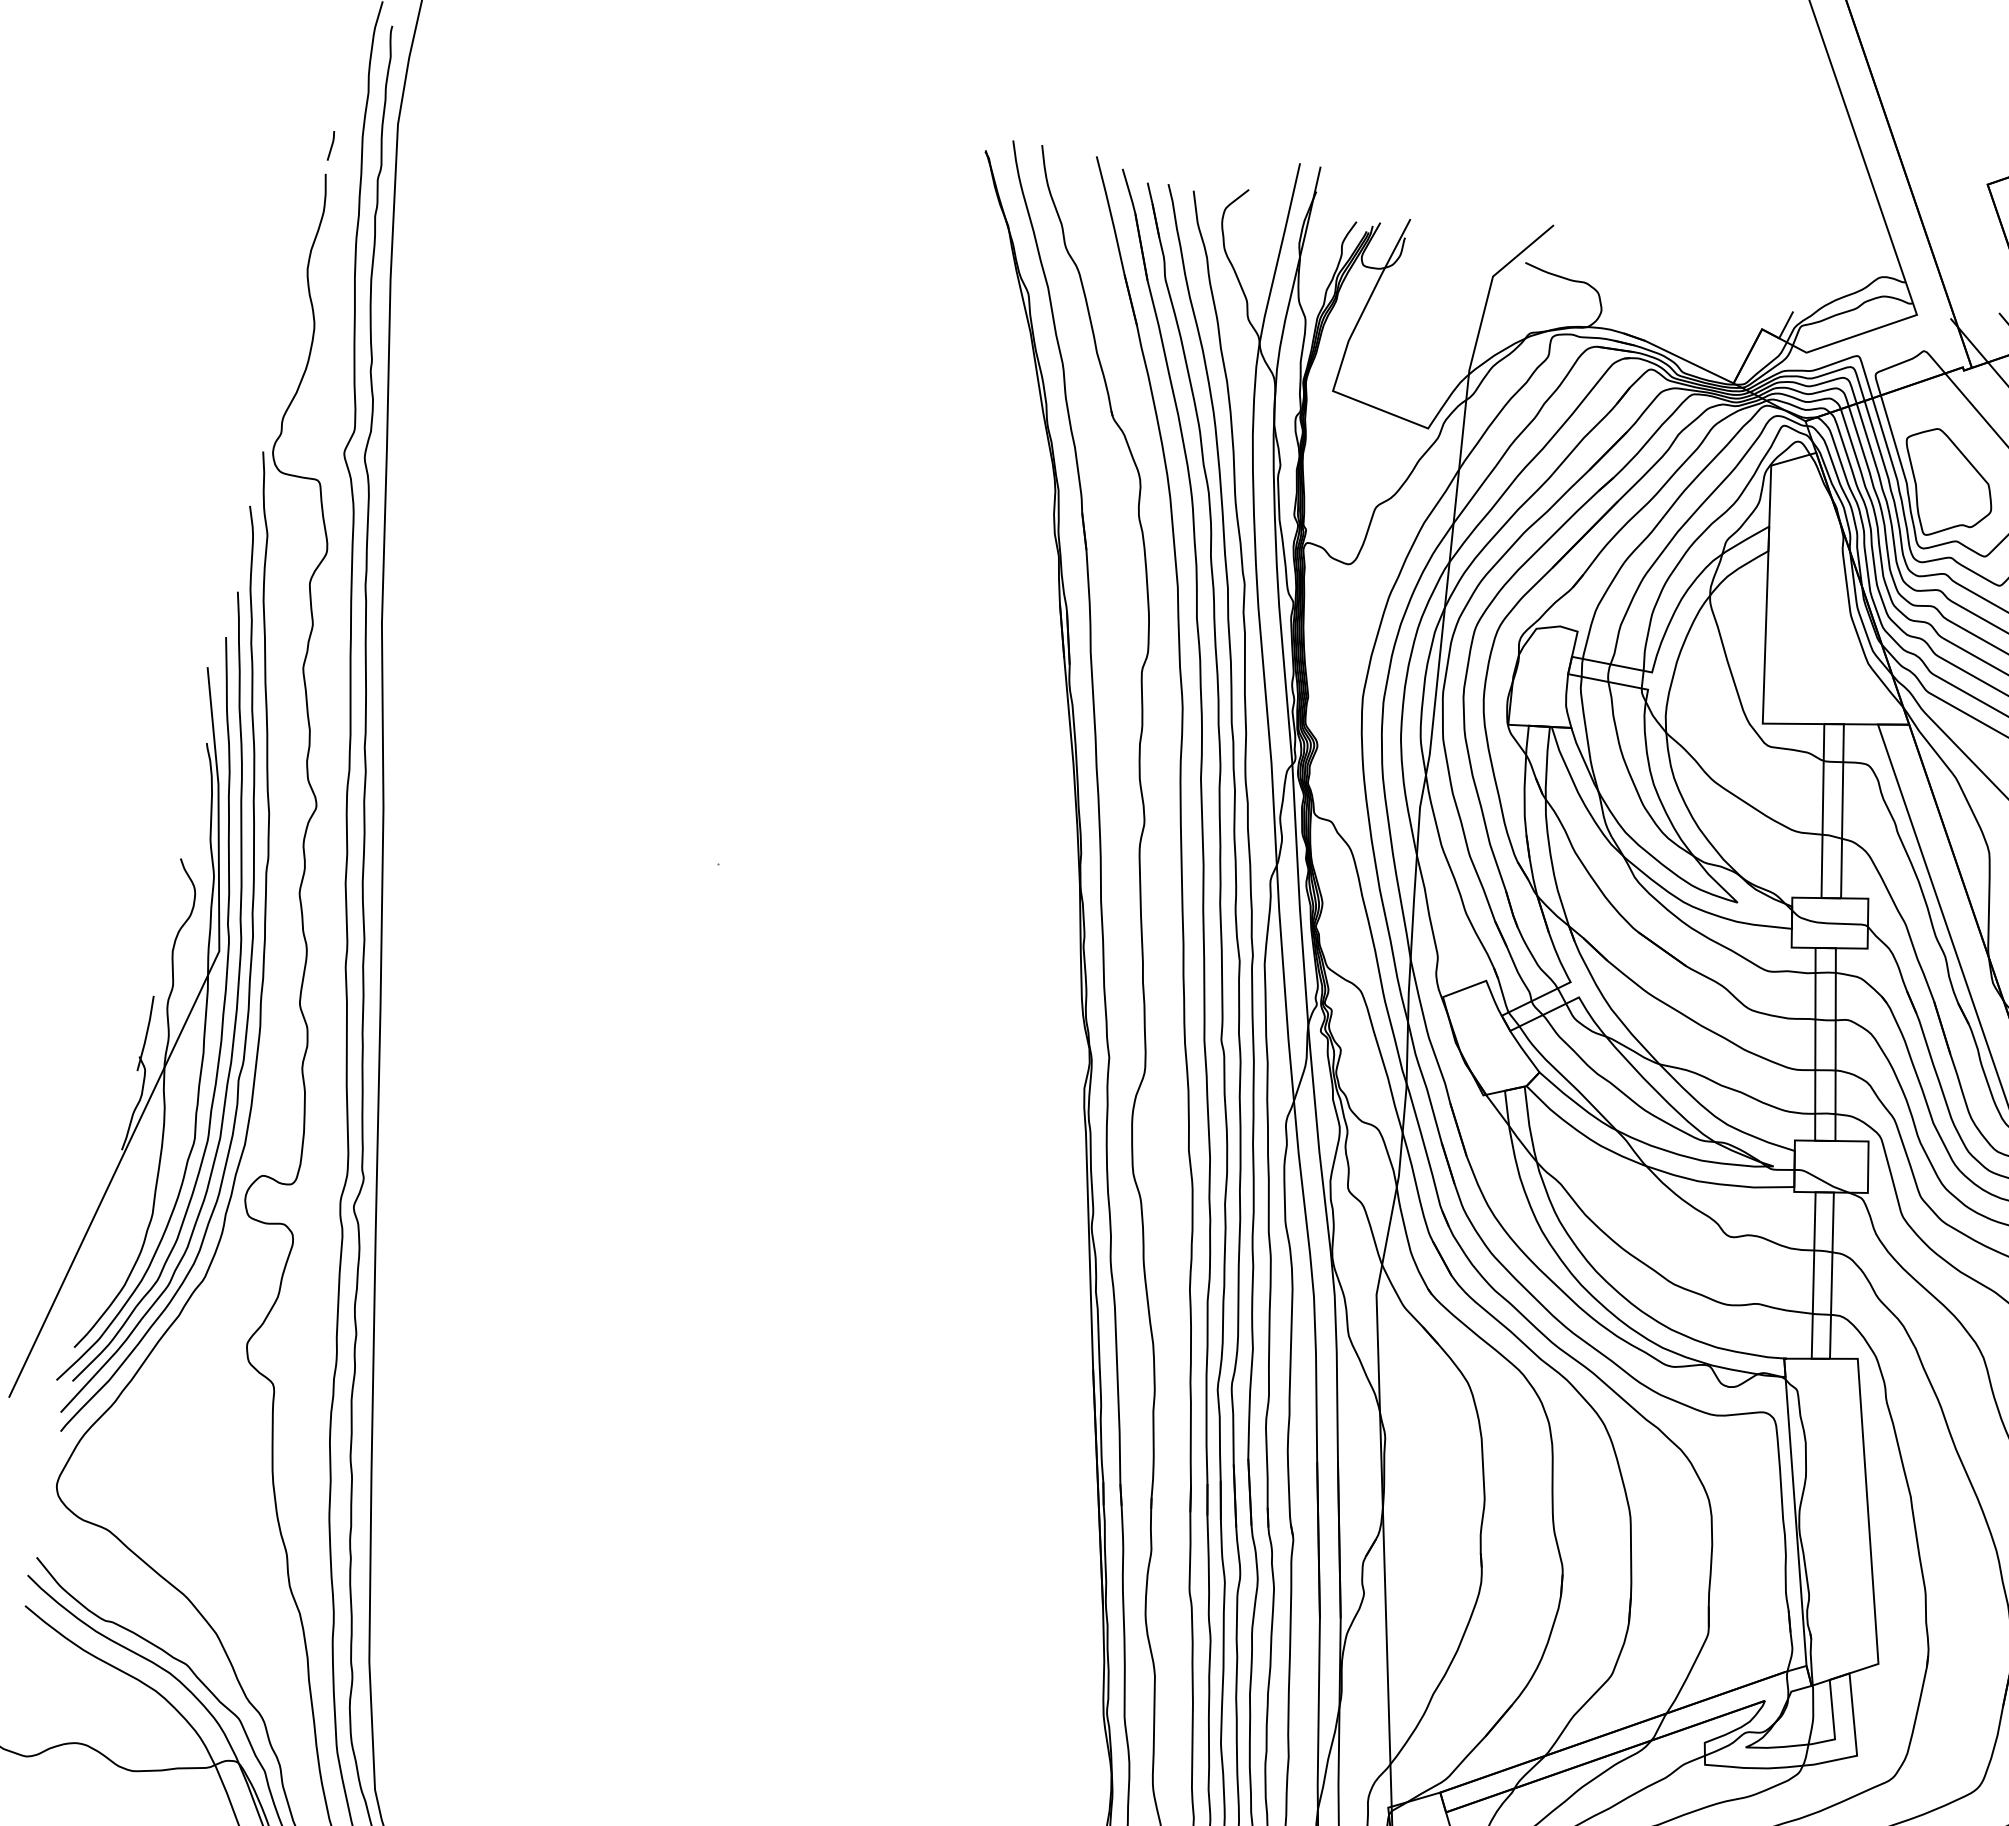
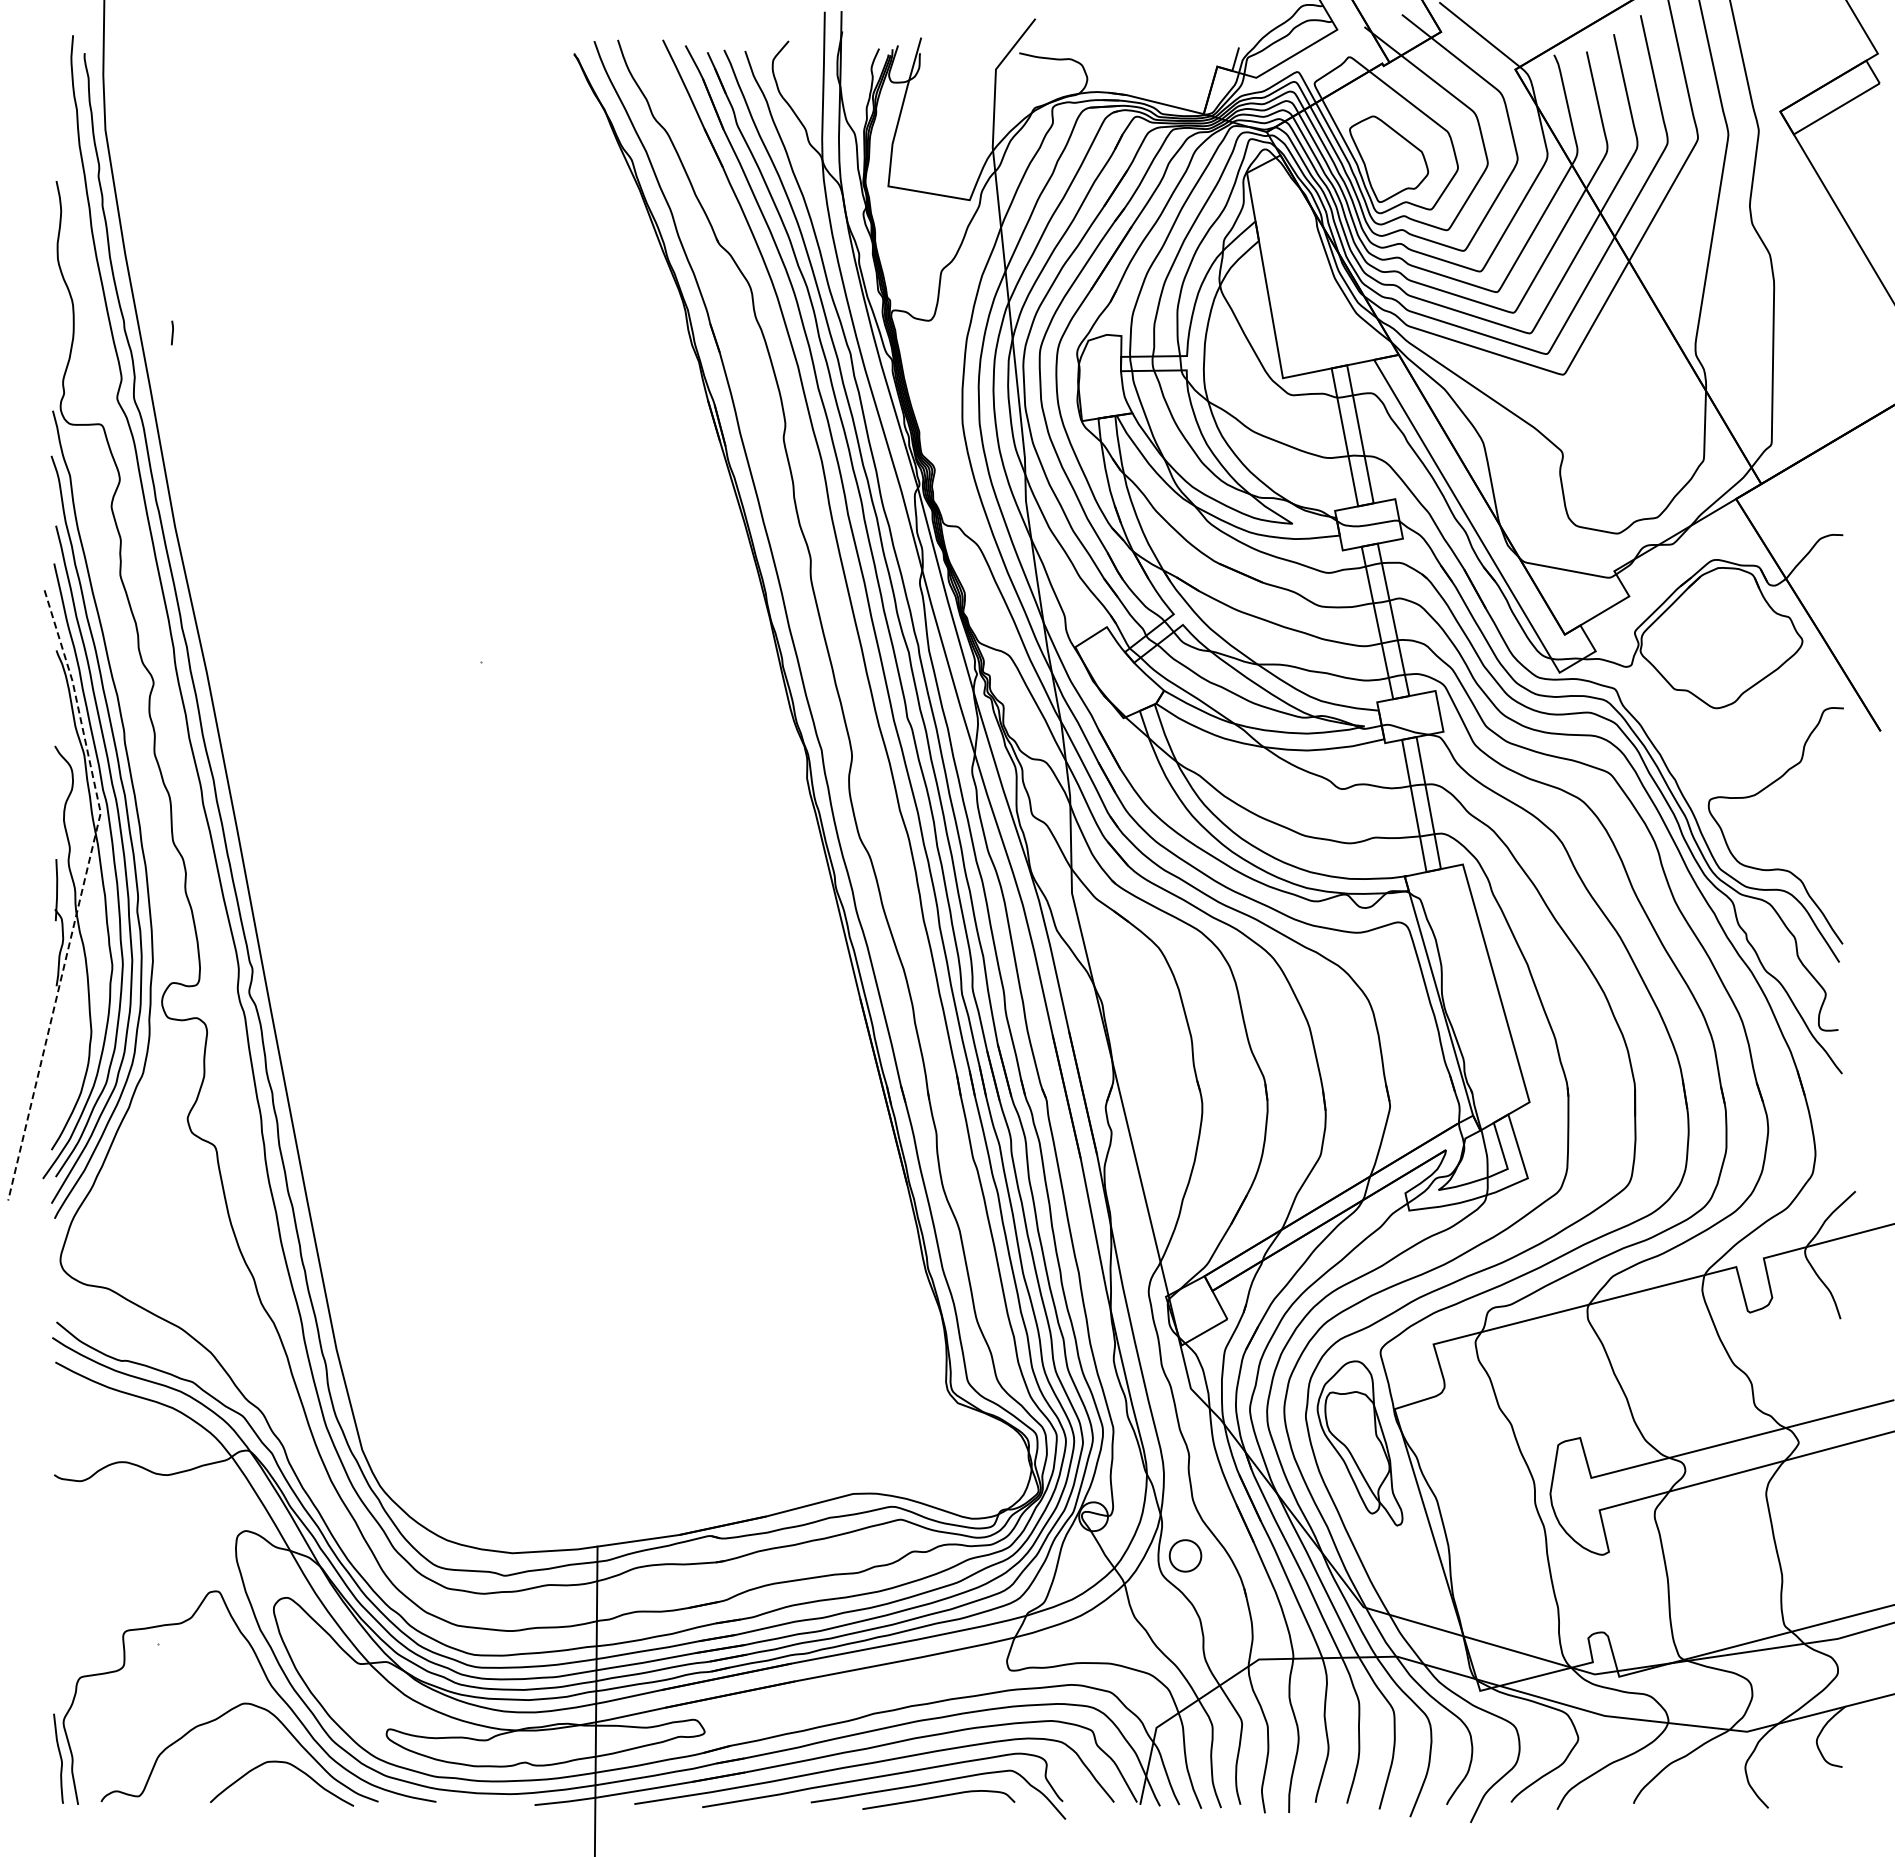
line: (331, 145) -> (172, 332), moved
line: (175, 1045) -> (81, 894), solid -> dashed

